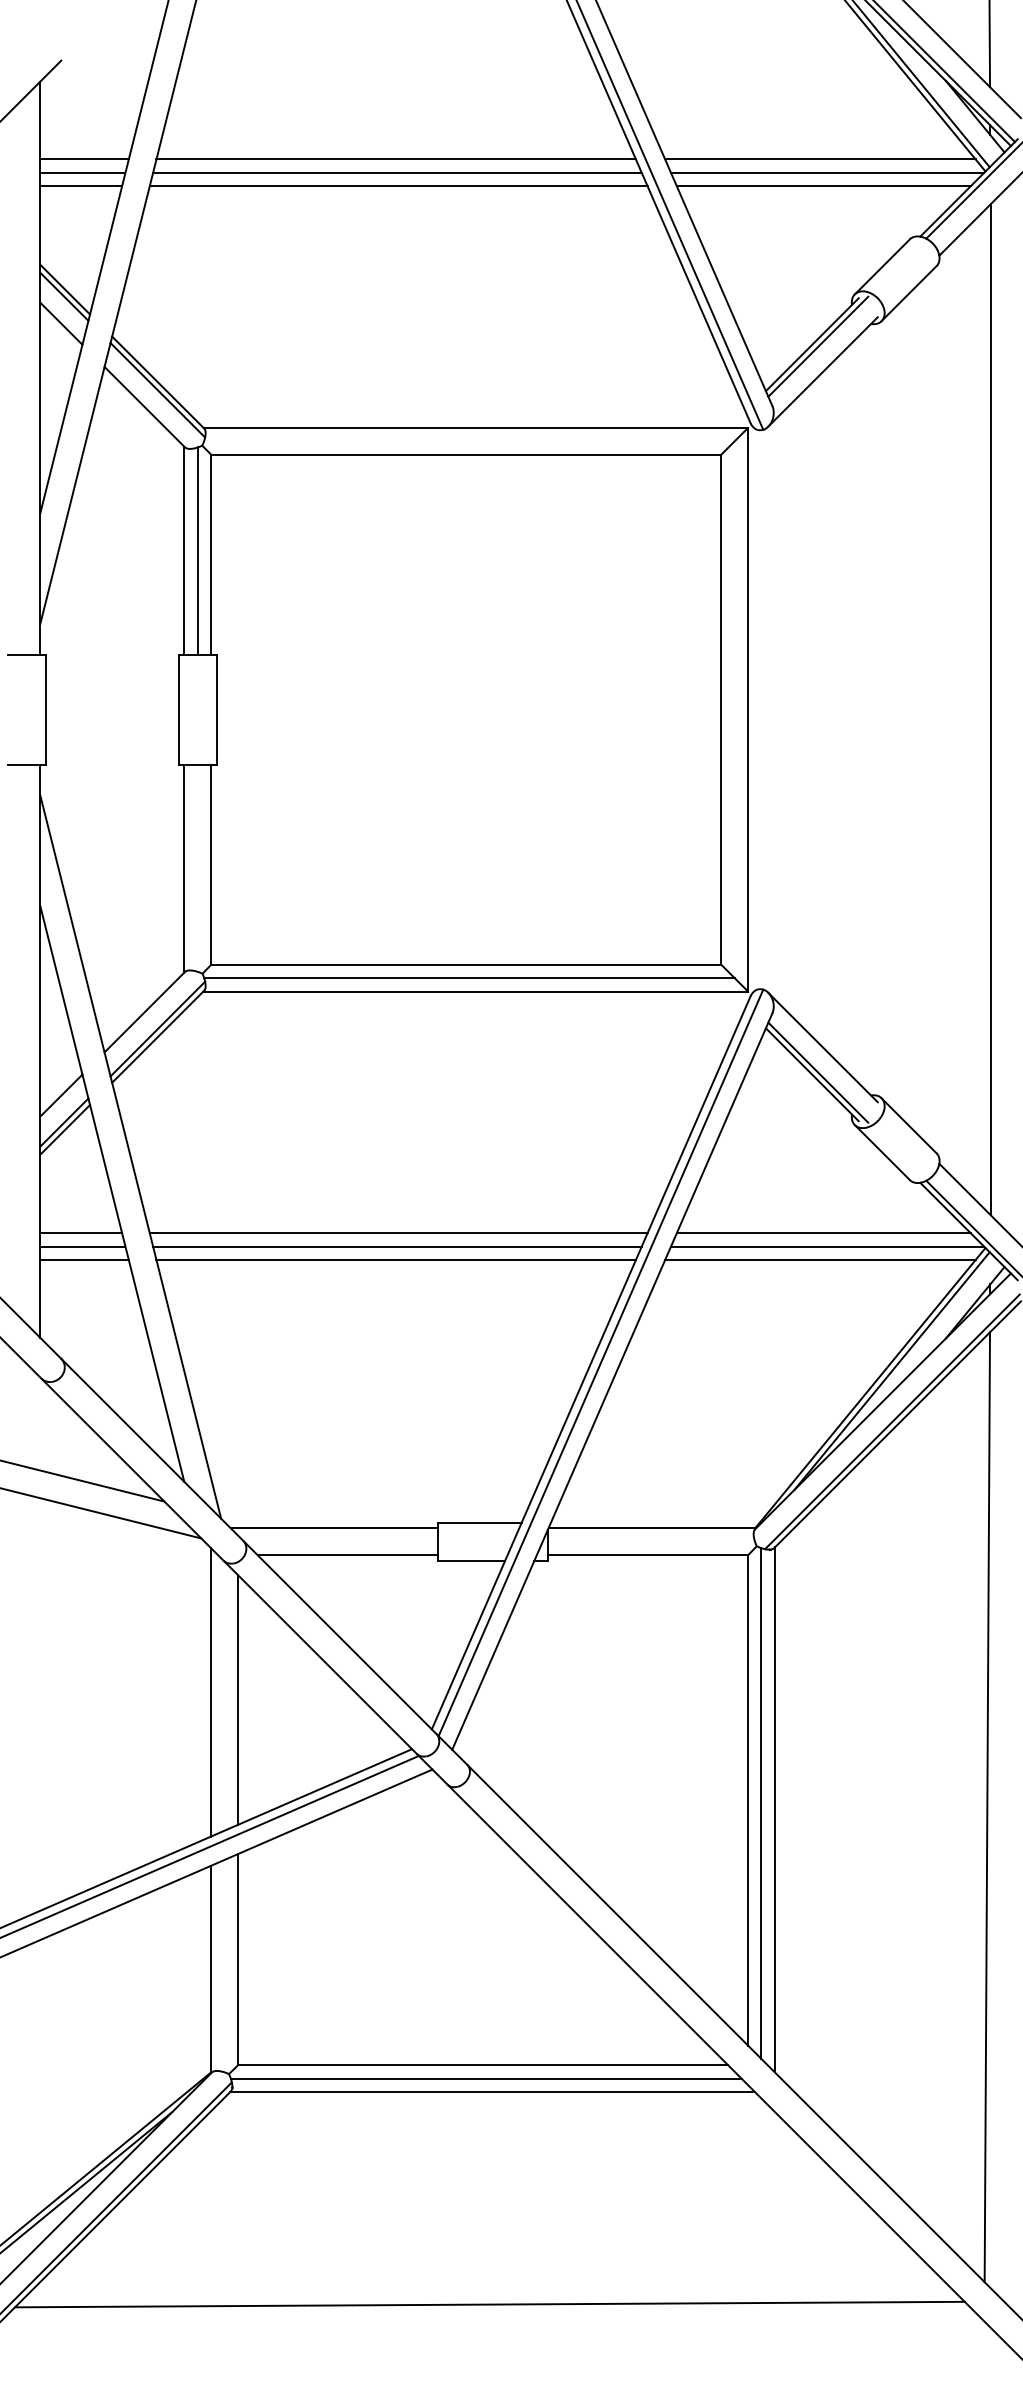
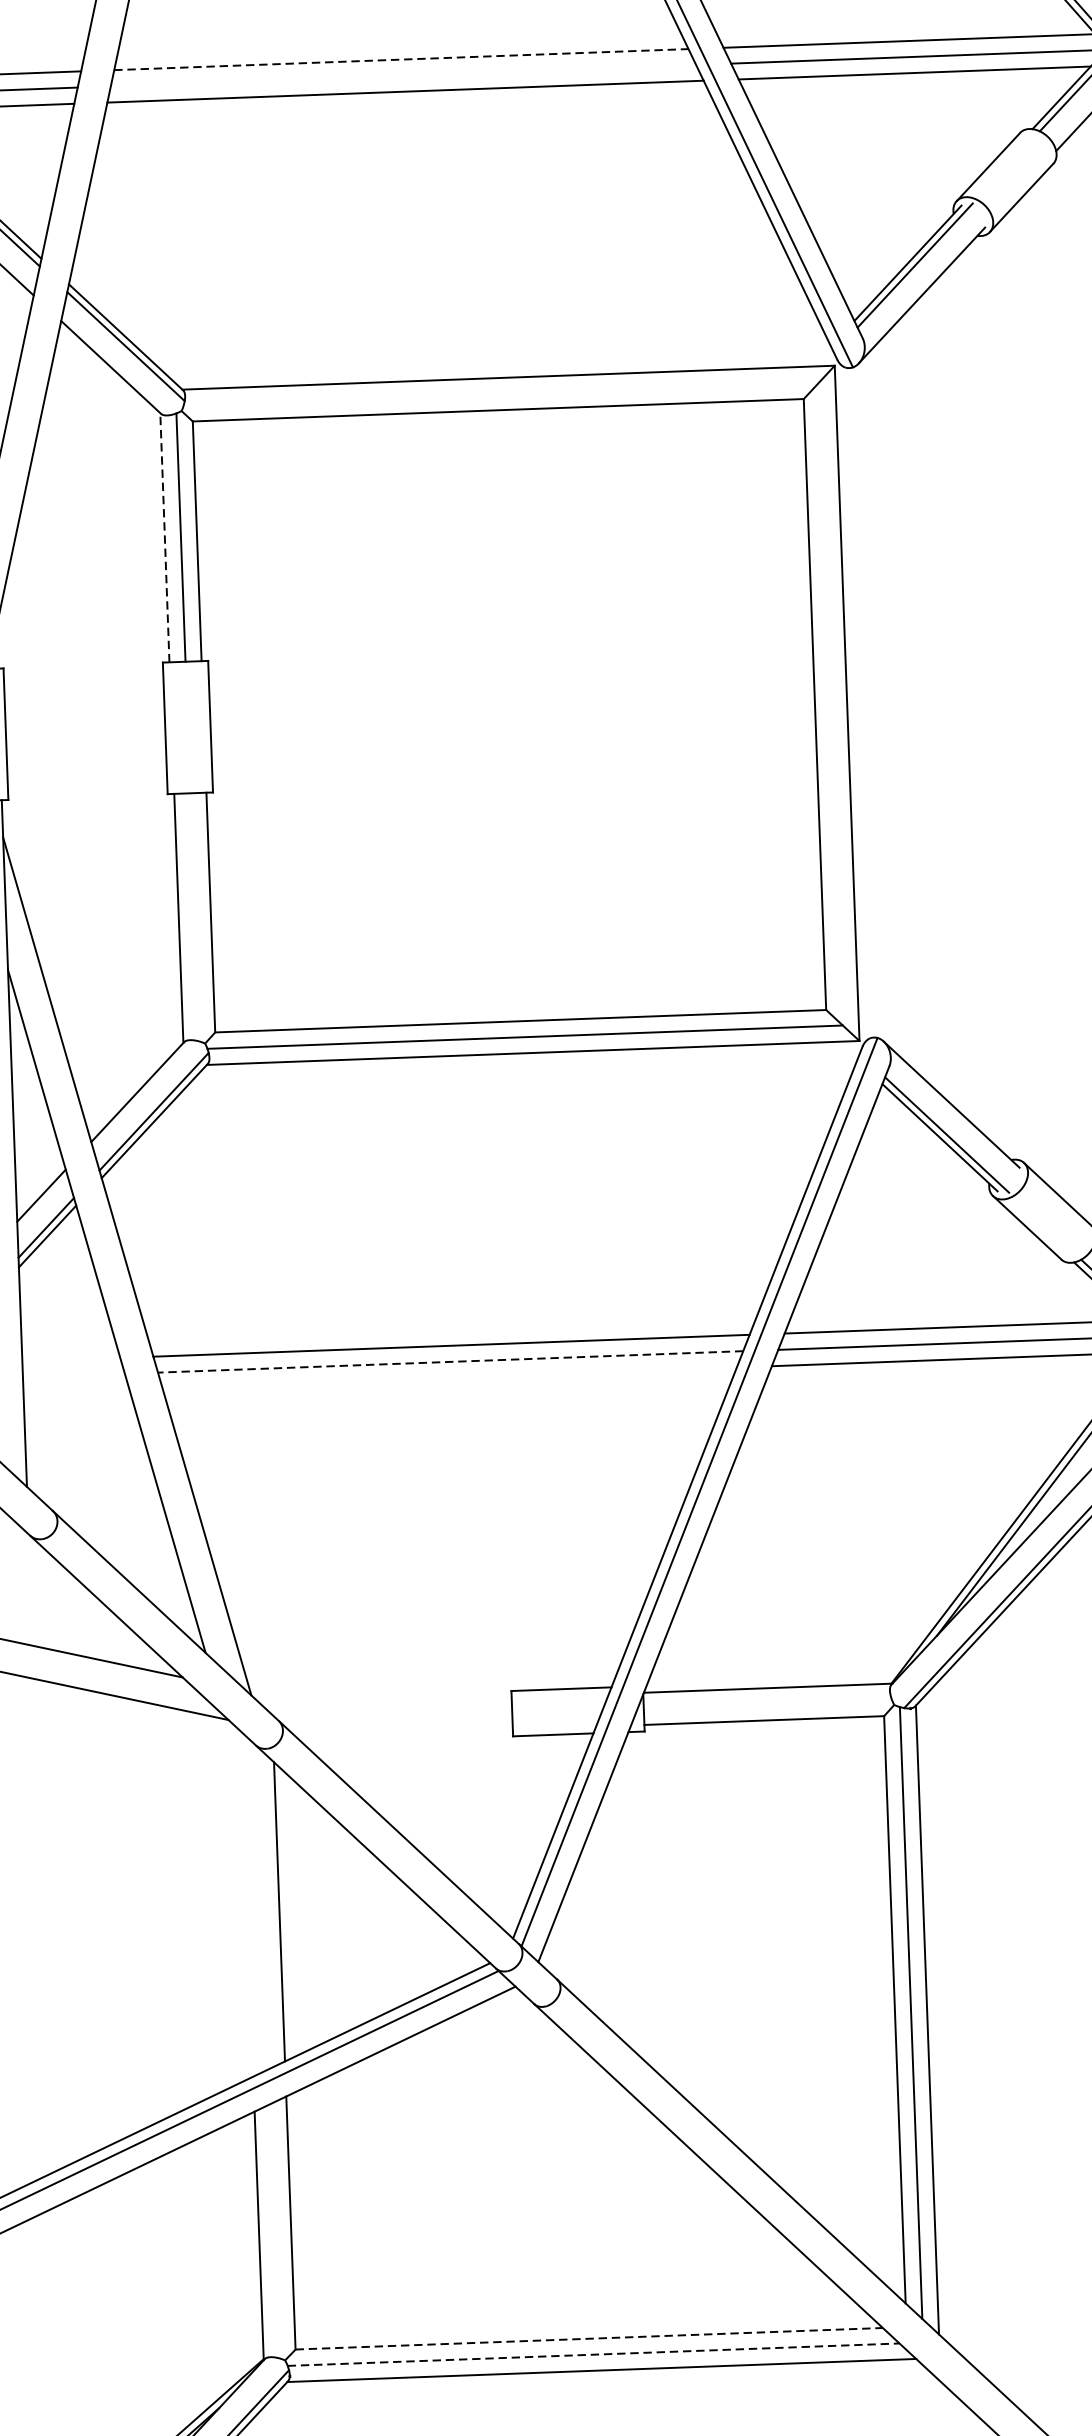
line: (396, 159) -> (401, 59), solid -> dashed
line: (397, 172) -> (403, 75), removed
line: (184, 550) -> (164, 537), solid -> dashed
line: (81, 1233) -> (71, 1360), removed
line: (82, 1246) -> (73, 1375), removed
line: (396, 1246) -> (449, 1361), solid -> dashed
line: (84, 1260) -> (76, 1392), removed
line: (395, 1260) -> (448, 1378), removed
line: (334, 1528) -> (387, 1702), removed
line: (347, 1555) -> (404, 1734), removed
line: (211, 1692) -> (247, 1904), removed
line: (483, 2065) -> (589, 2338), solid -> dashed
line: (486, 2078) -> (593, 2354), solid -> dashed

